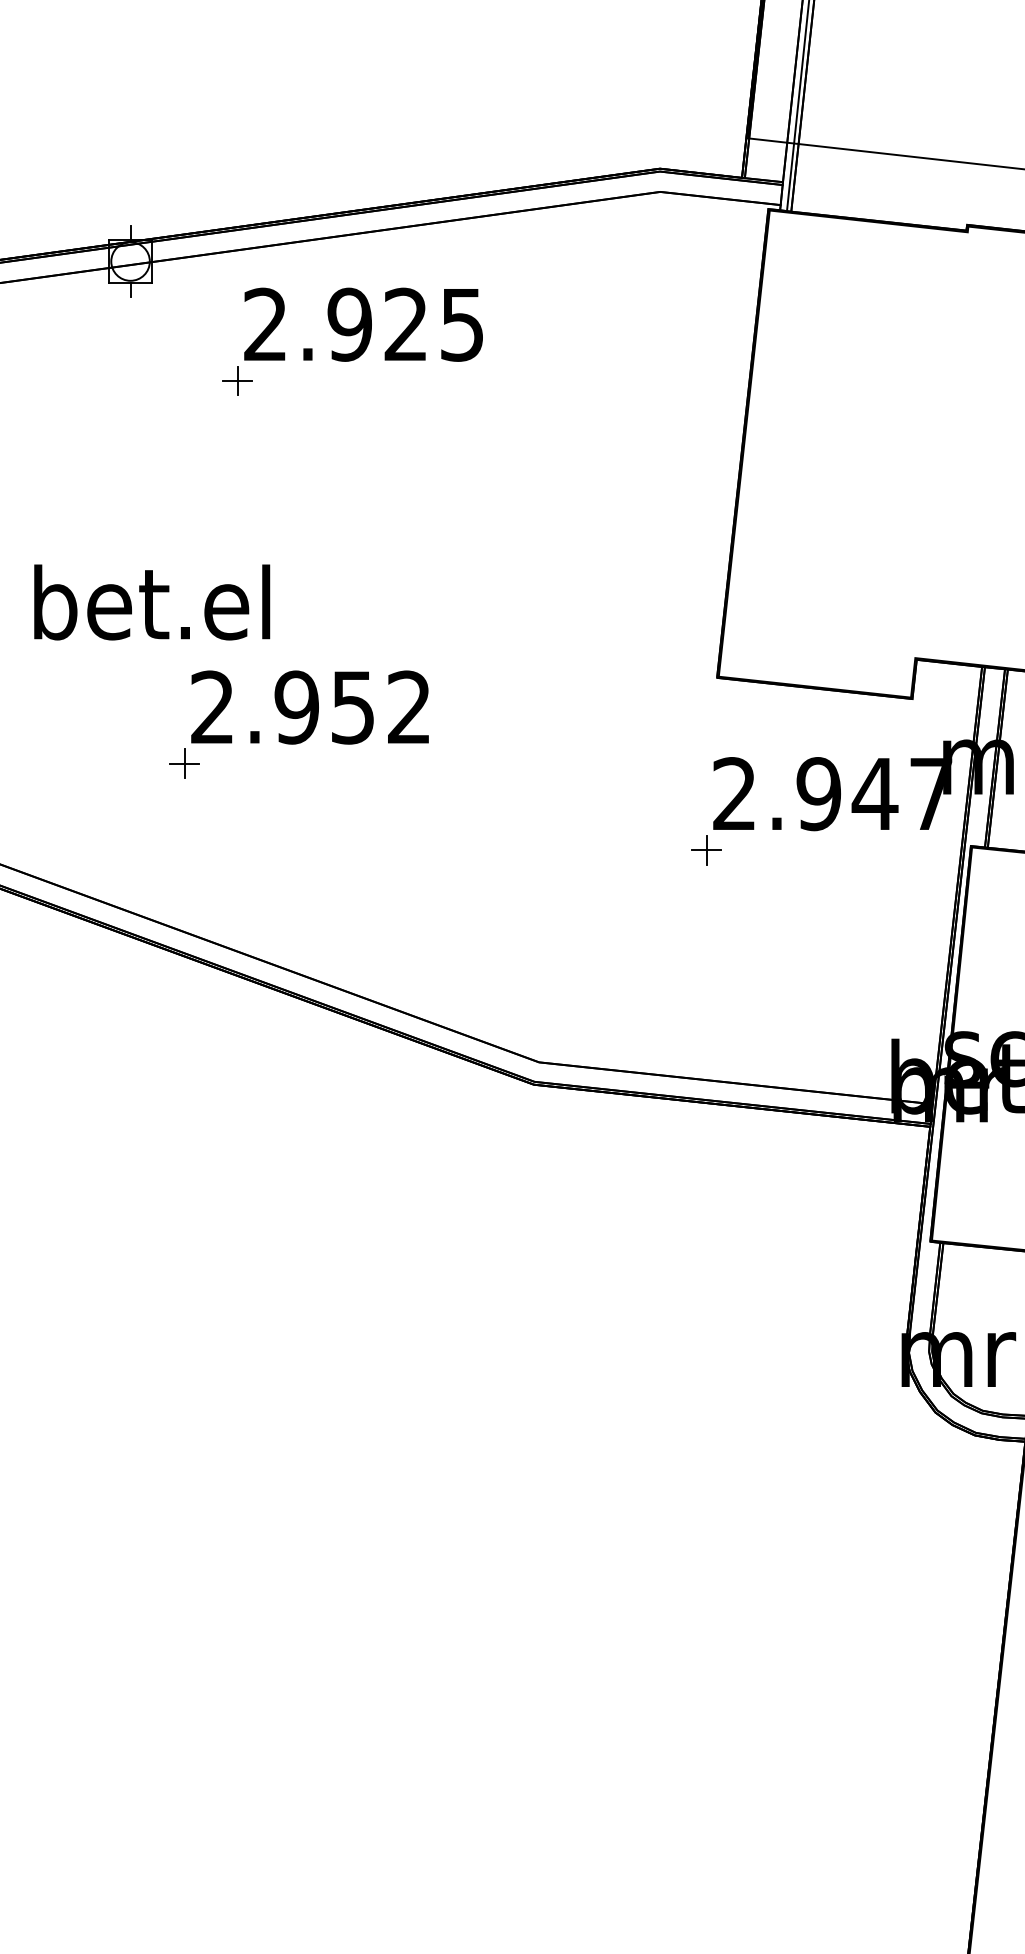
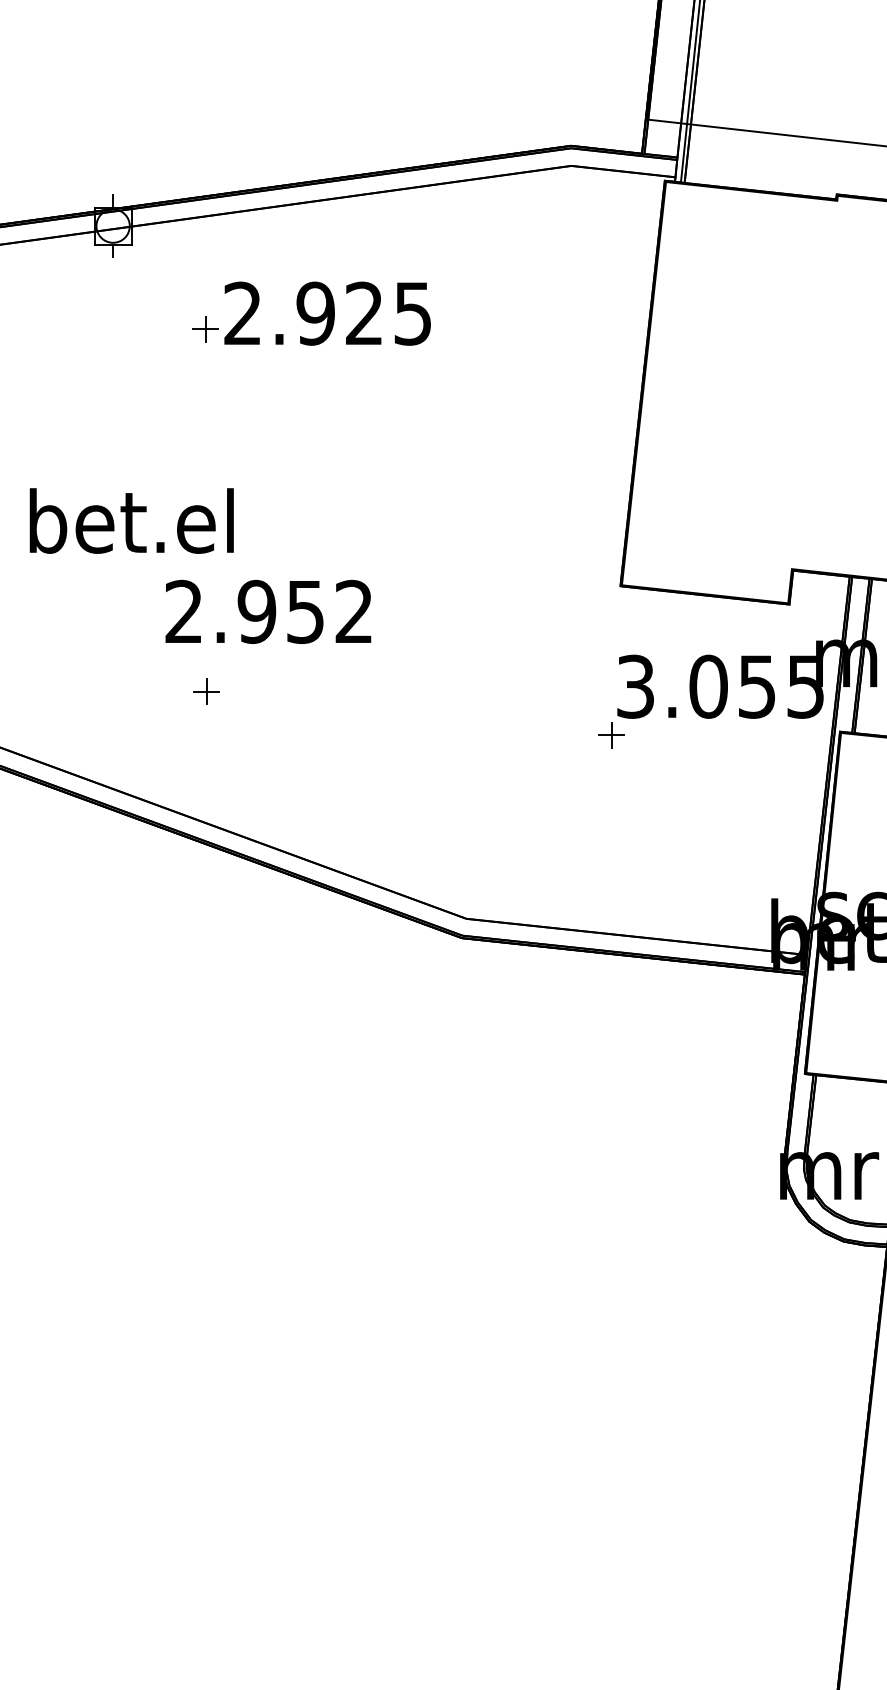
text: (363, 324) -> (327, 313), moved
part: (184, 763) -> (206, 691), moved
text: (832, 794) -> (720, 687), 2.947 -> 3.055

